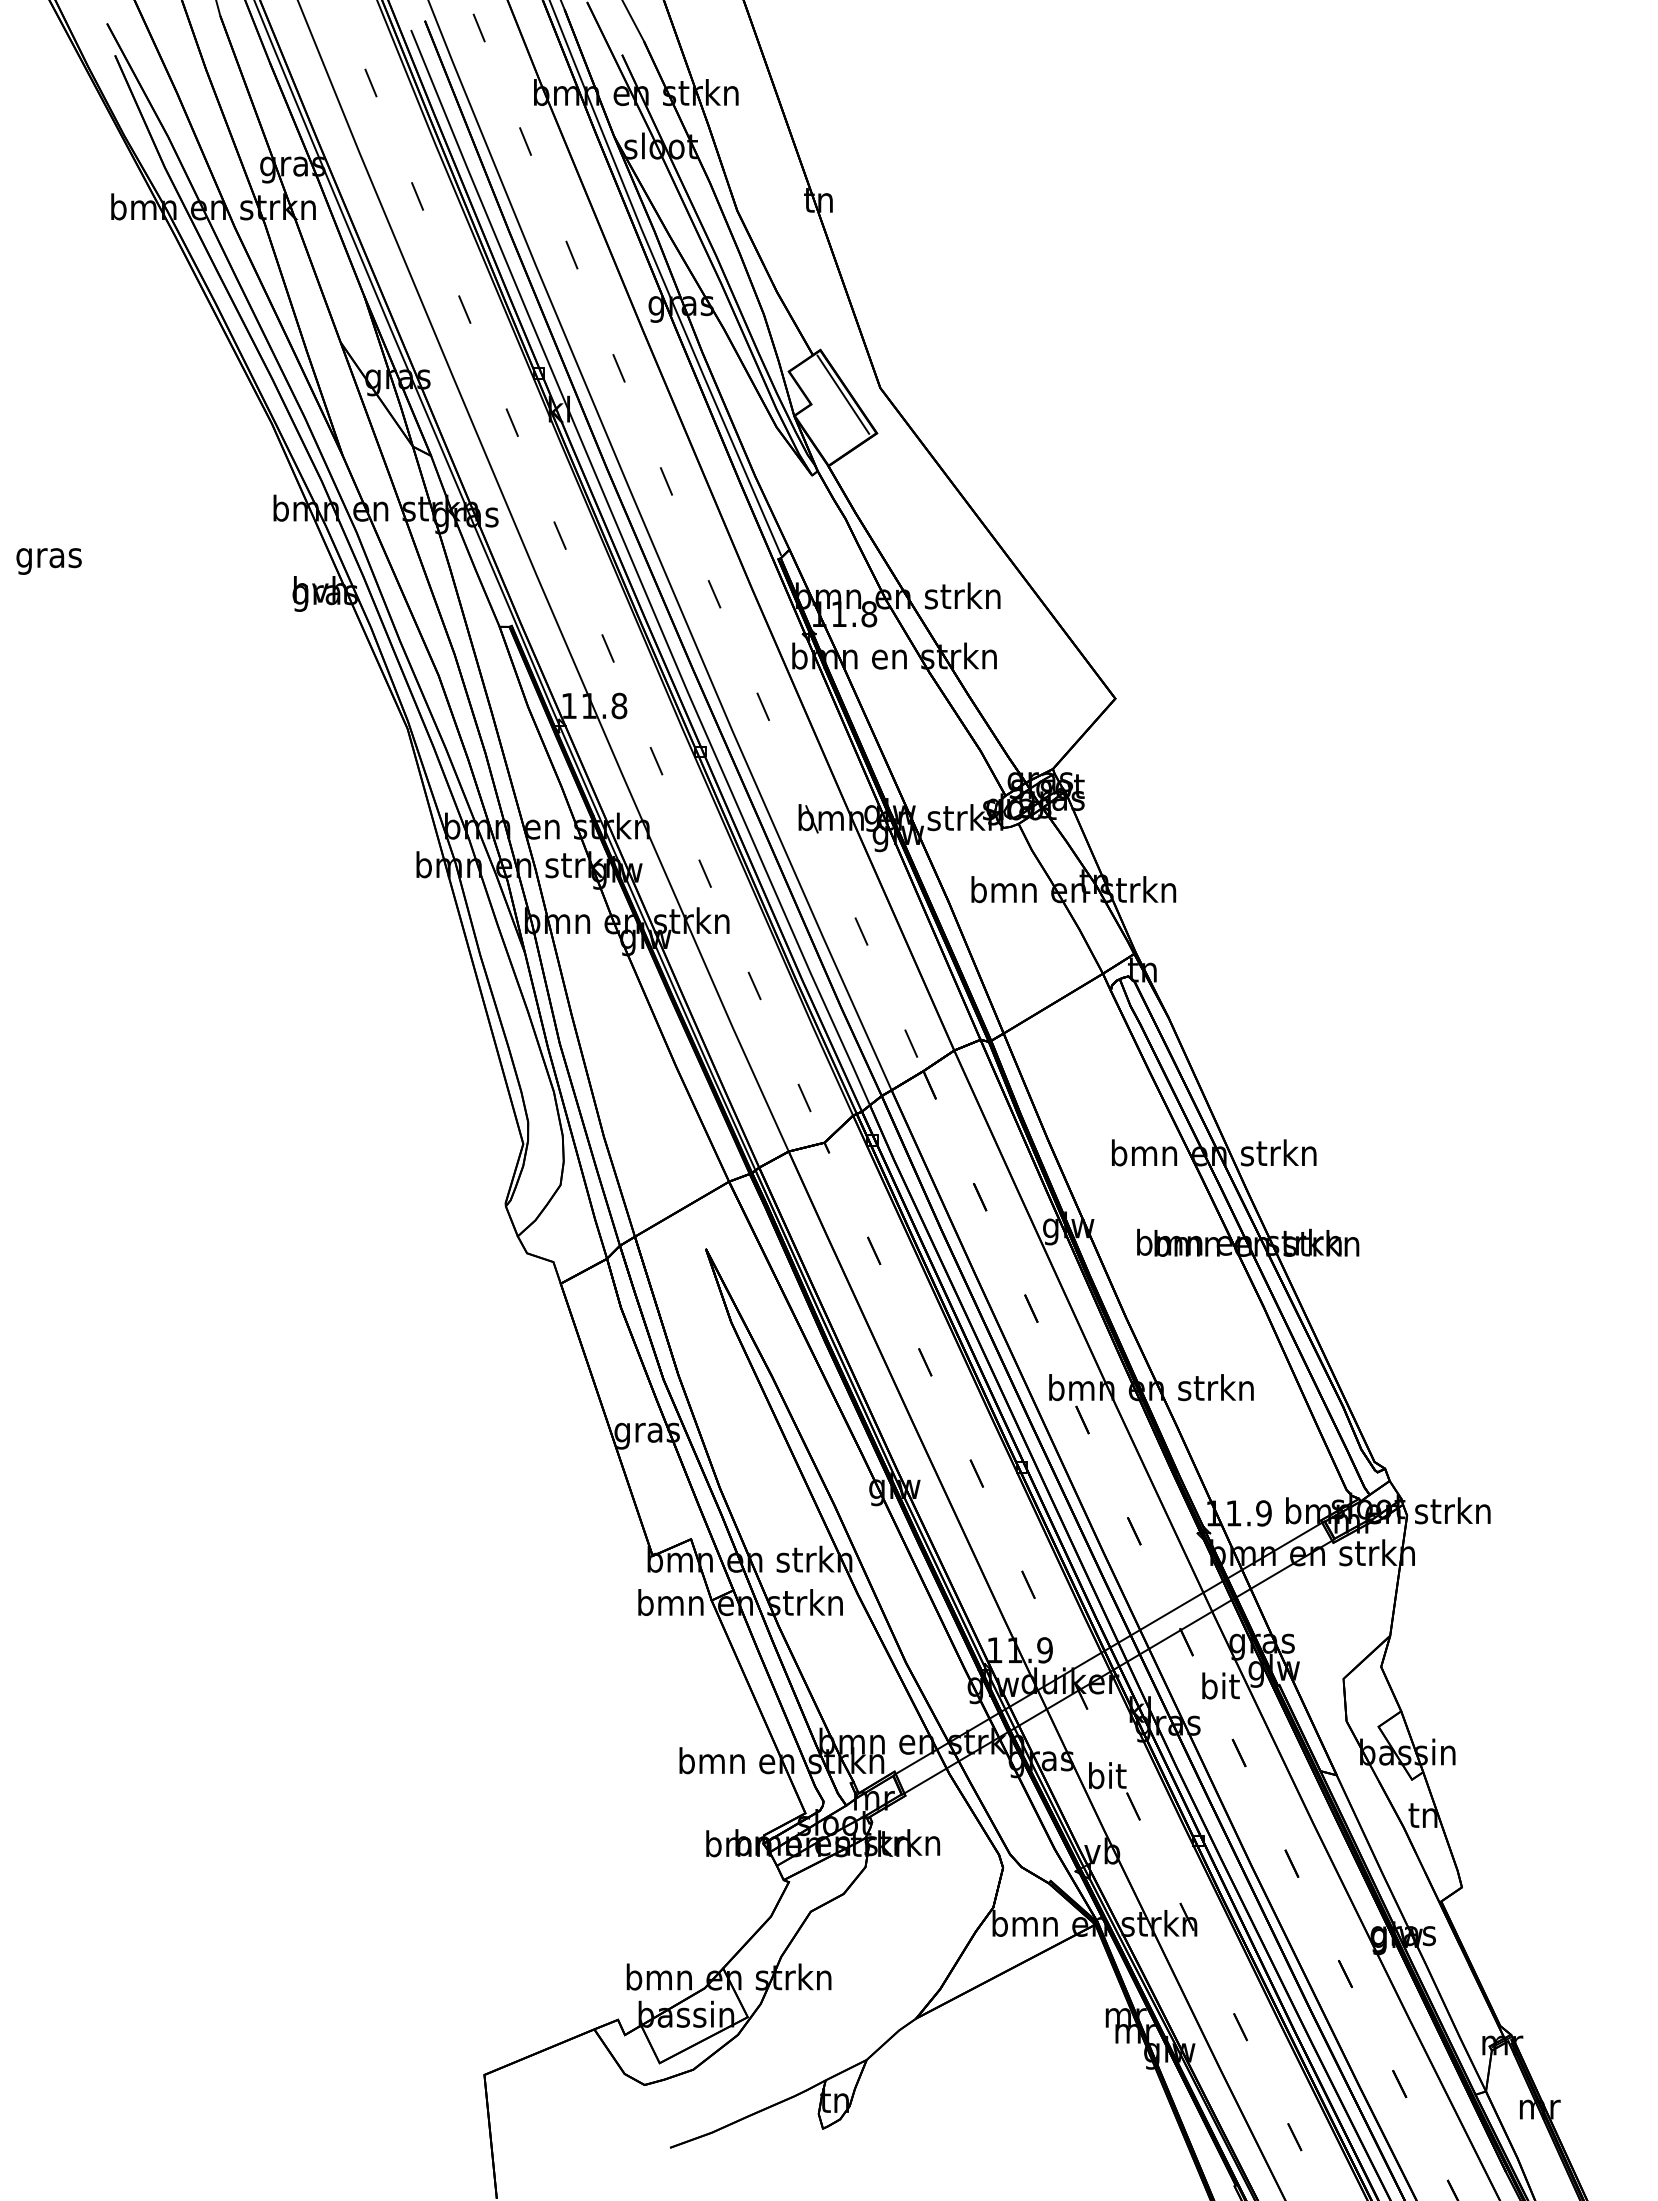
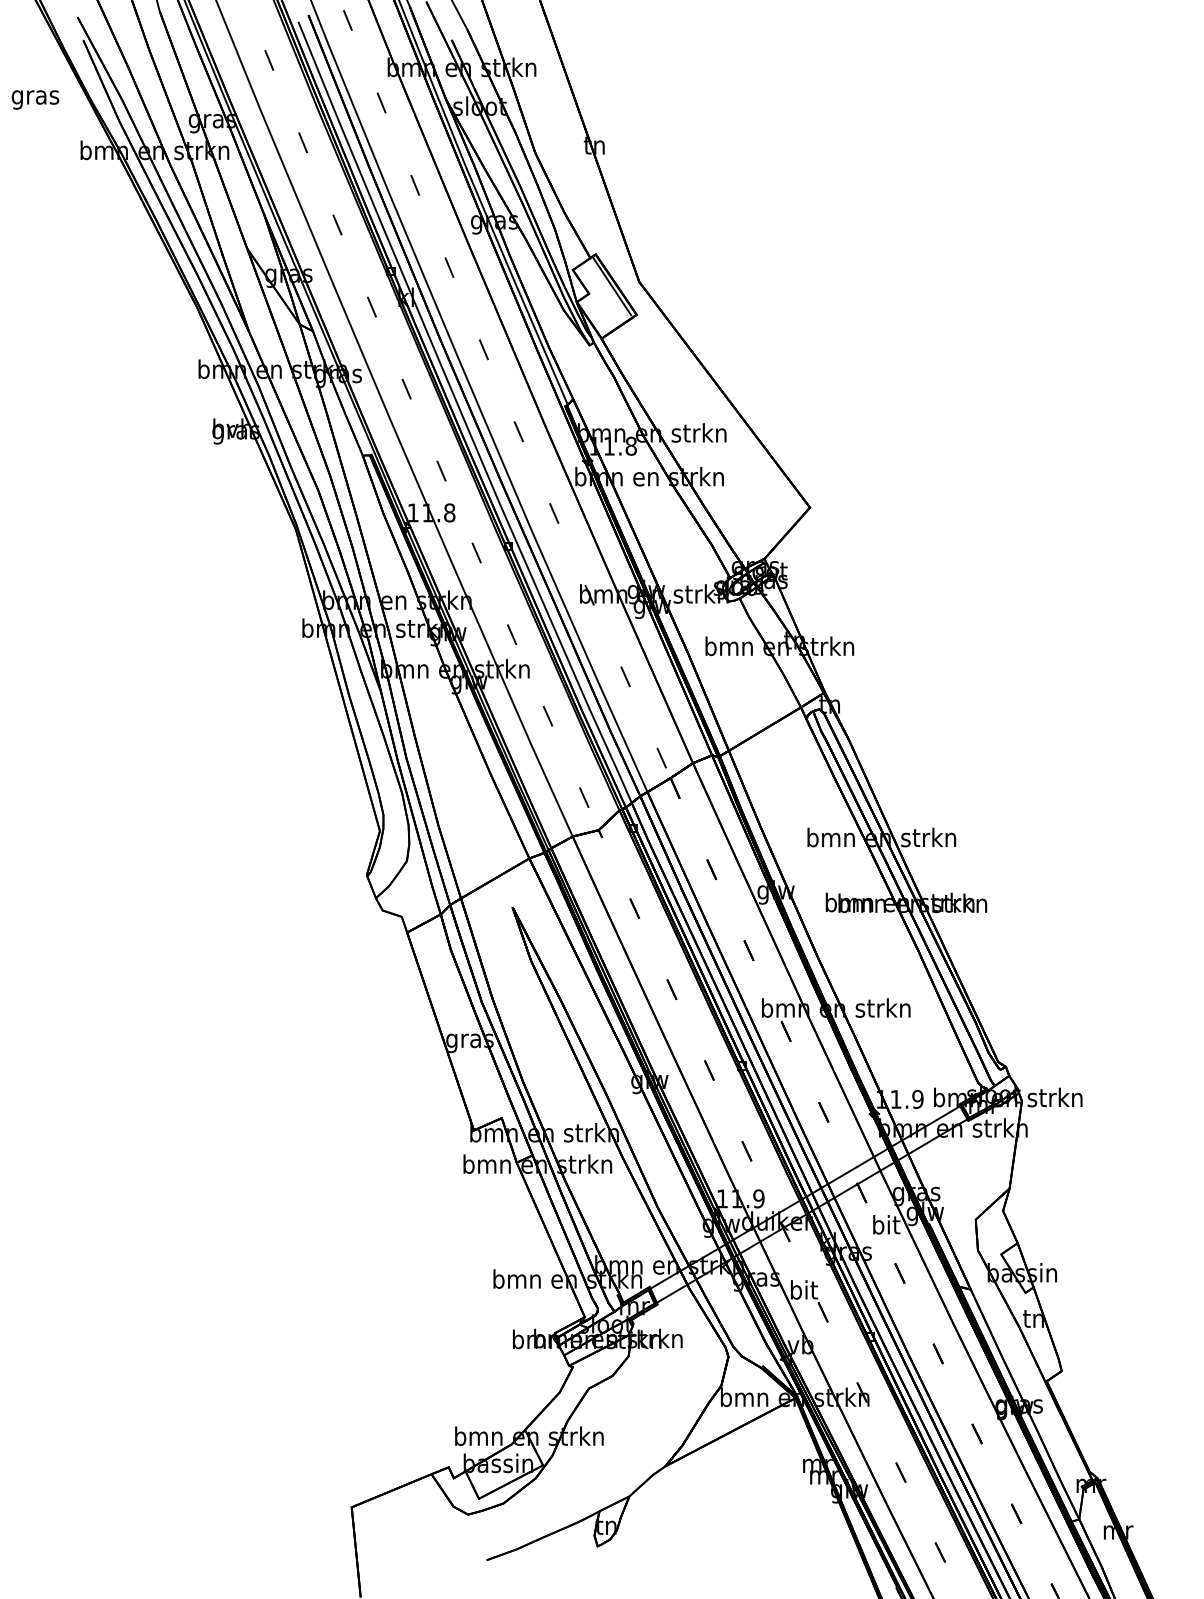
text: (48, 561) -> (35, 99), moved

